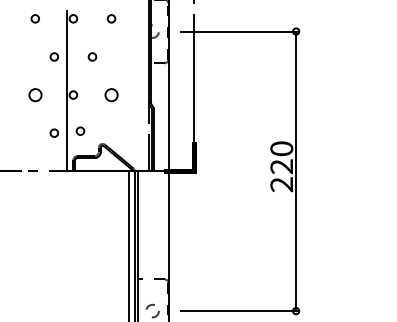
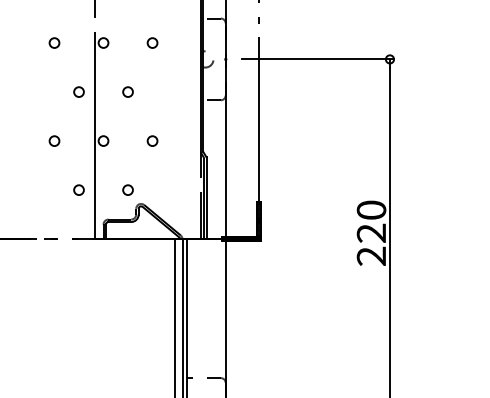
circle: (34, 94) -> (53, 140), size x0.62
circle: (111, 94) -> (152, 140), size x0.62
circle: (80, 130) -> (128, 189), moved

